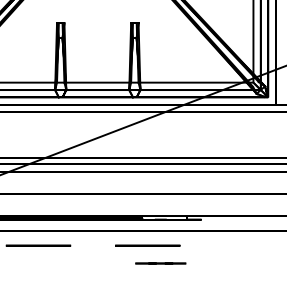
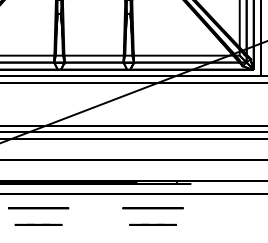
circle: (147, 245) -> (152, 208), moved
line: (38, 263) -> (38, 224), added

